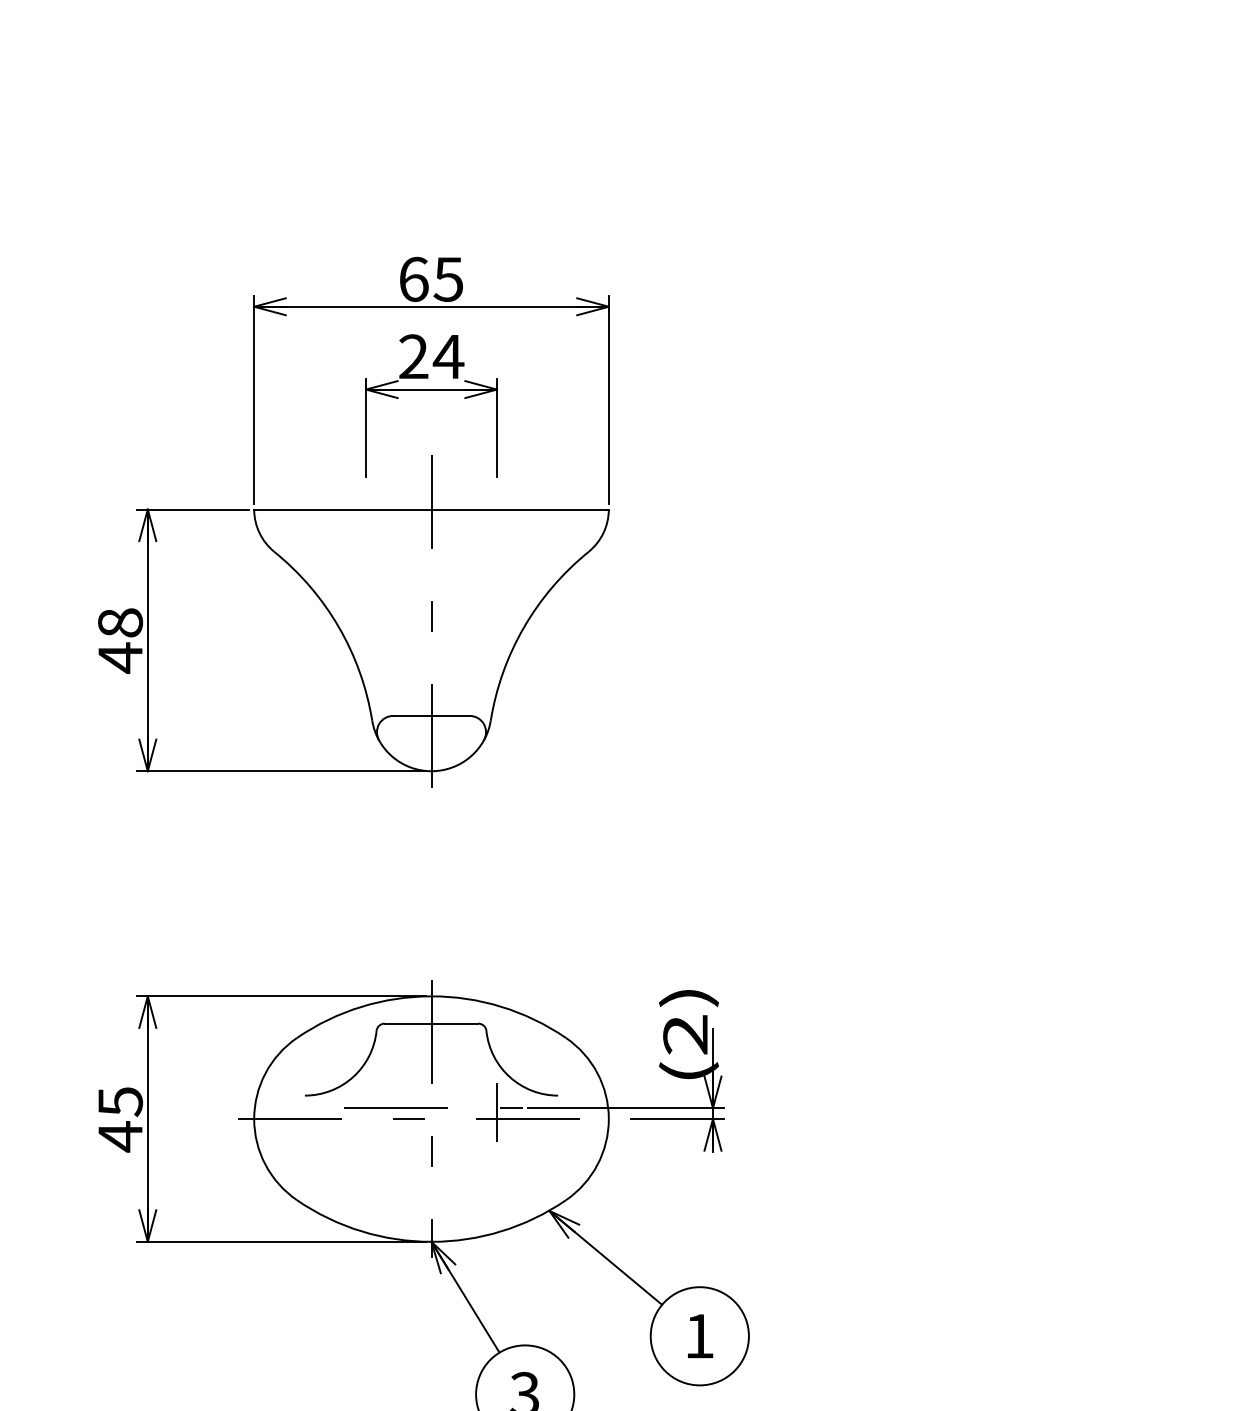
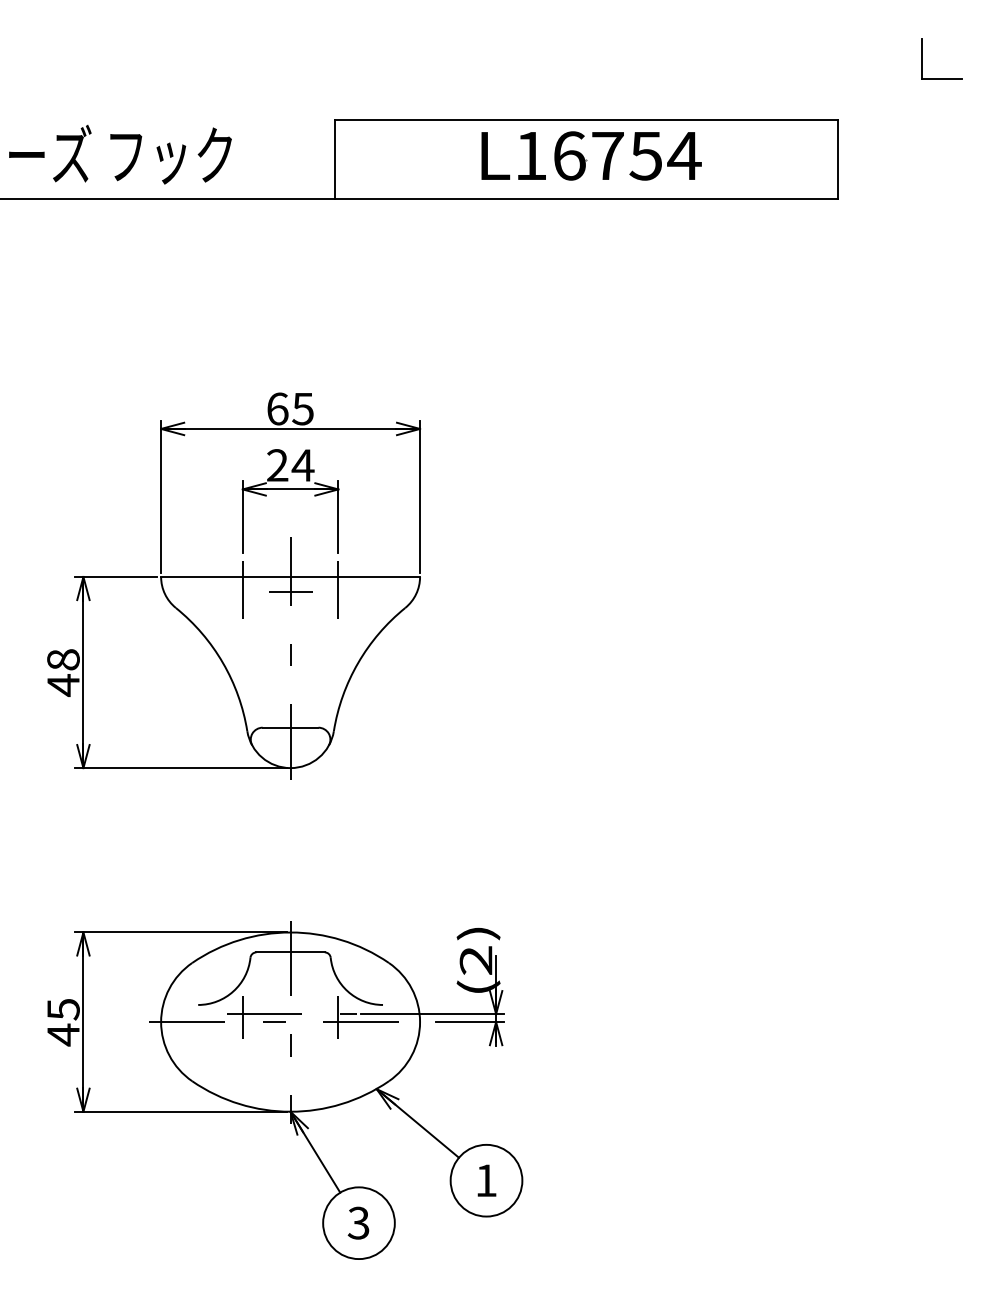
line: (365, 527) -> (242, 590), added
line: (497, 527) -> (338, 590), added
line: (431, 530) -> (290, 592), added
line: (365, 1111) -> (242, 1016), added

